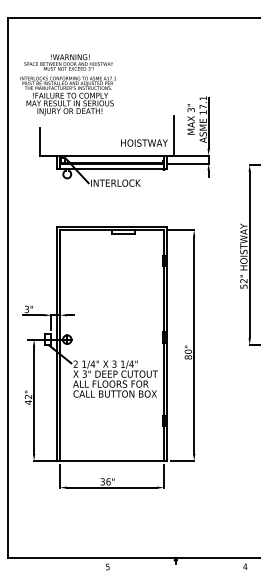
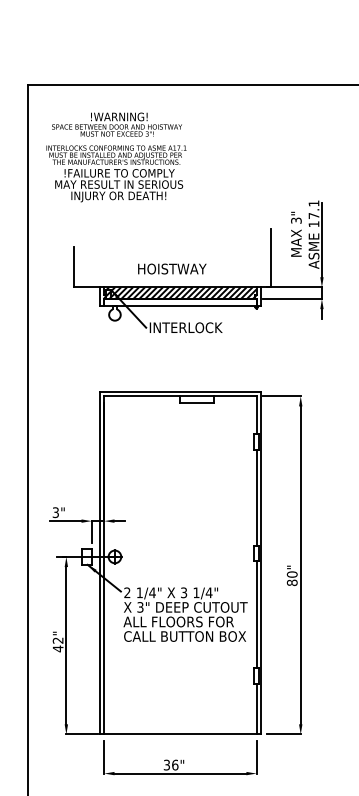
text: (67, 84) -> (115, 156), moved
text: (144, 142) -> (172, 268), moved
hatch: (111, 159) -> (179, 293), added

